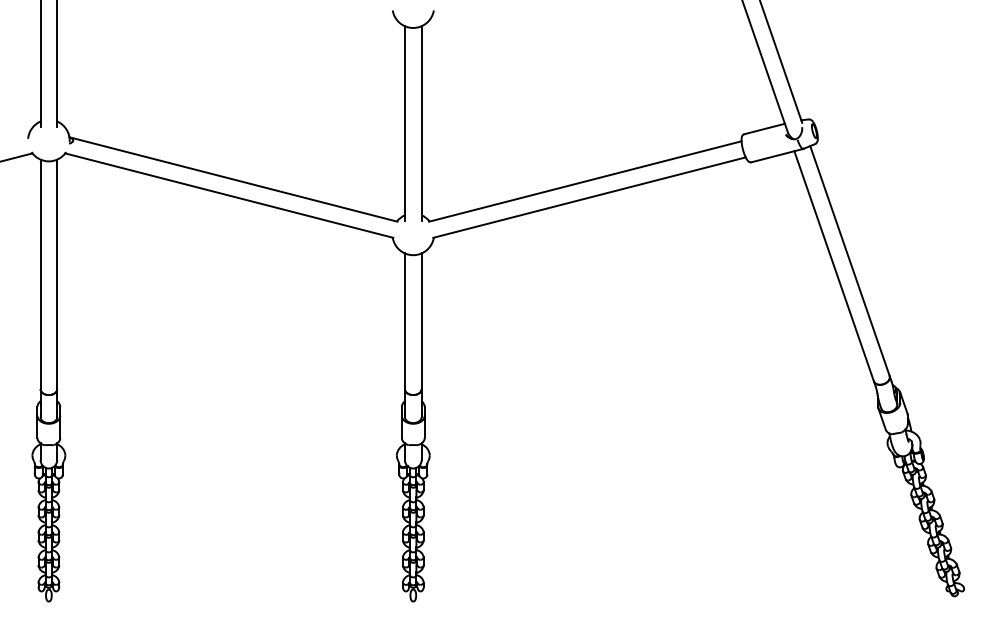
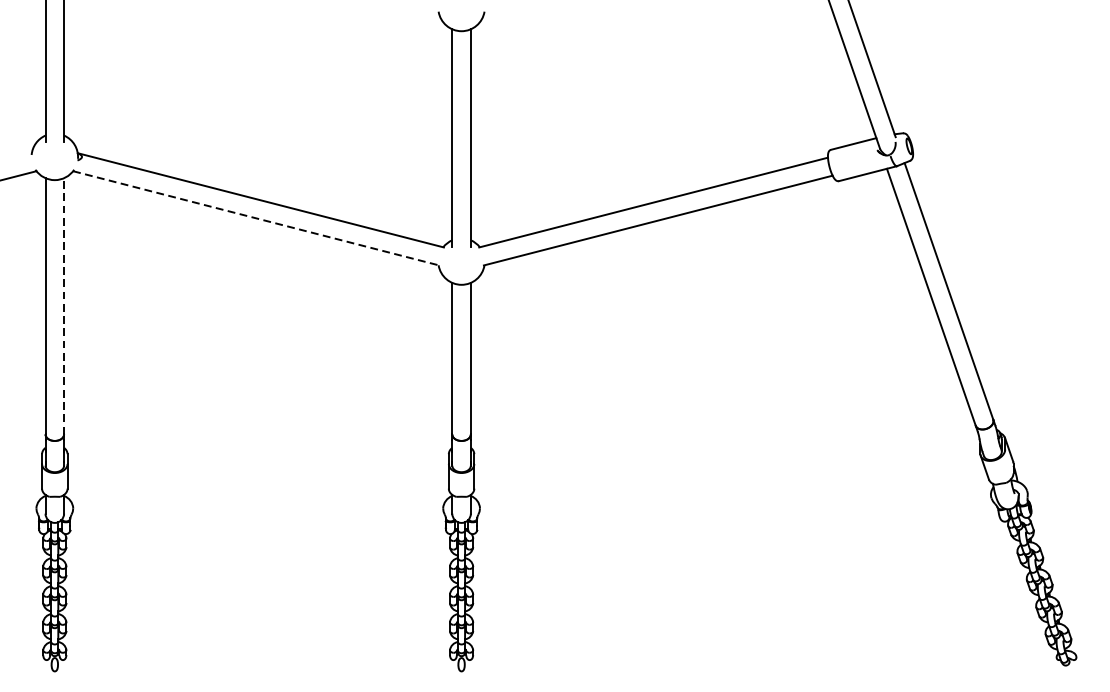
line: (229, 195) -> (256, 218), solid -> dashed
line: (57, 274) -> (64, 306), solid -> dashed

